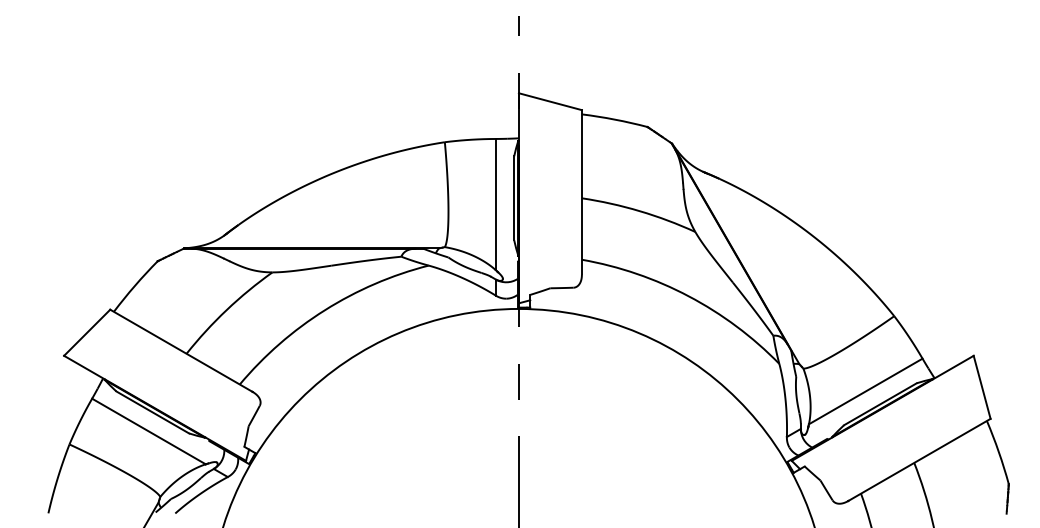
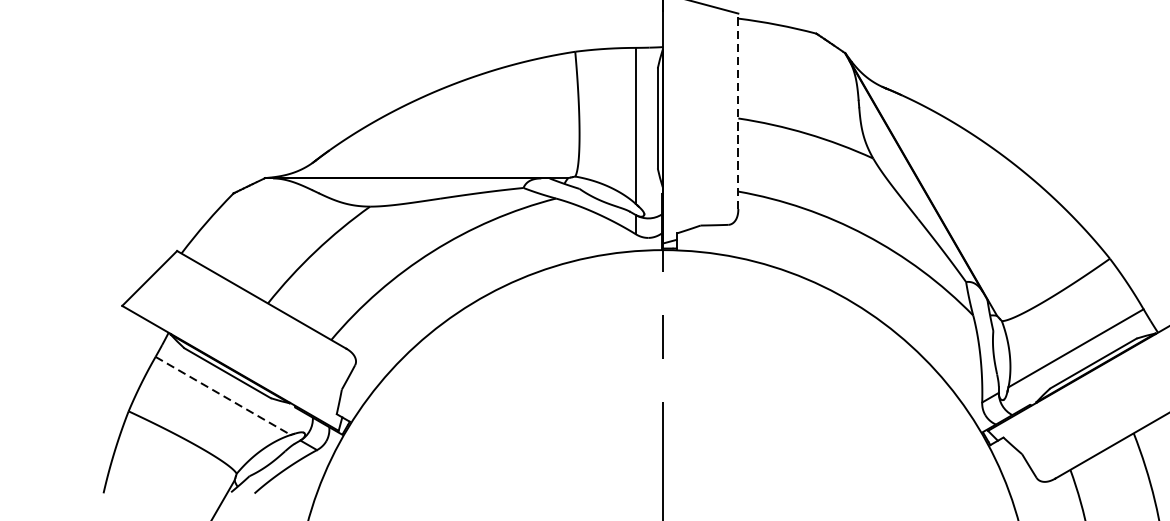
line: (581, 191) -> (737, 110), solid -> dashed
line: (148, 431) -> (222, 395), solid -> dashed

